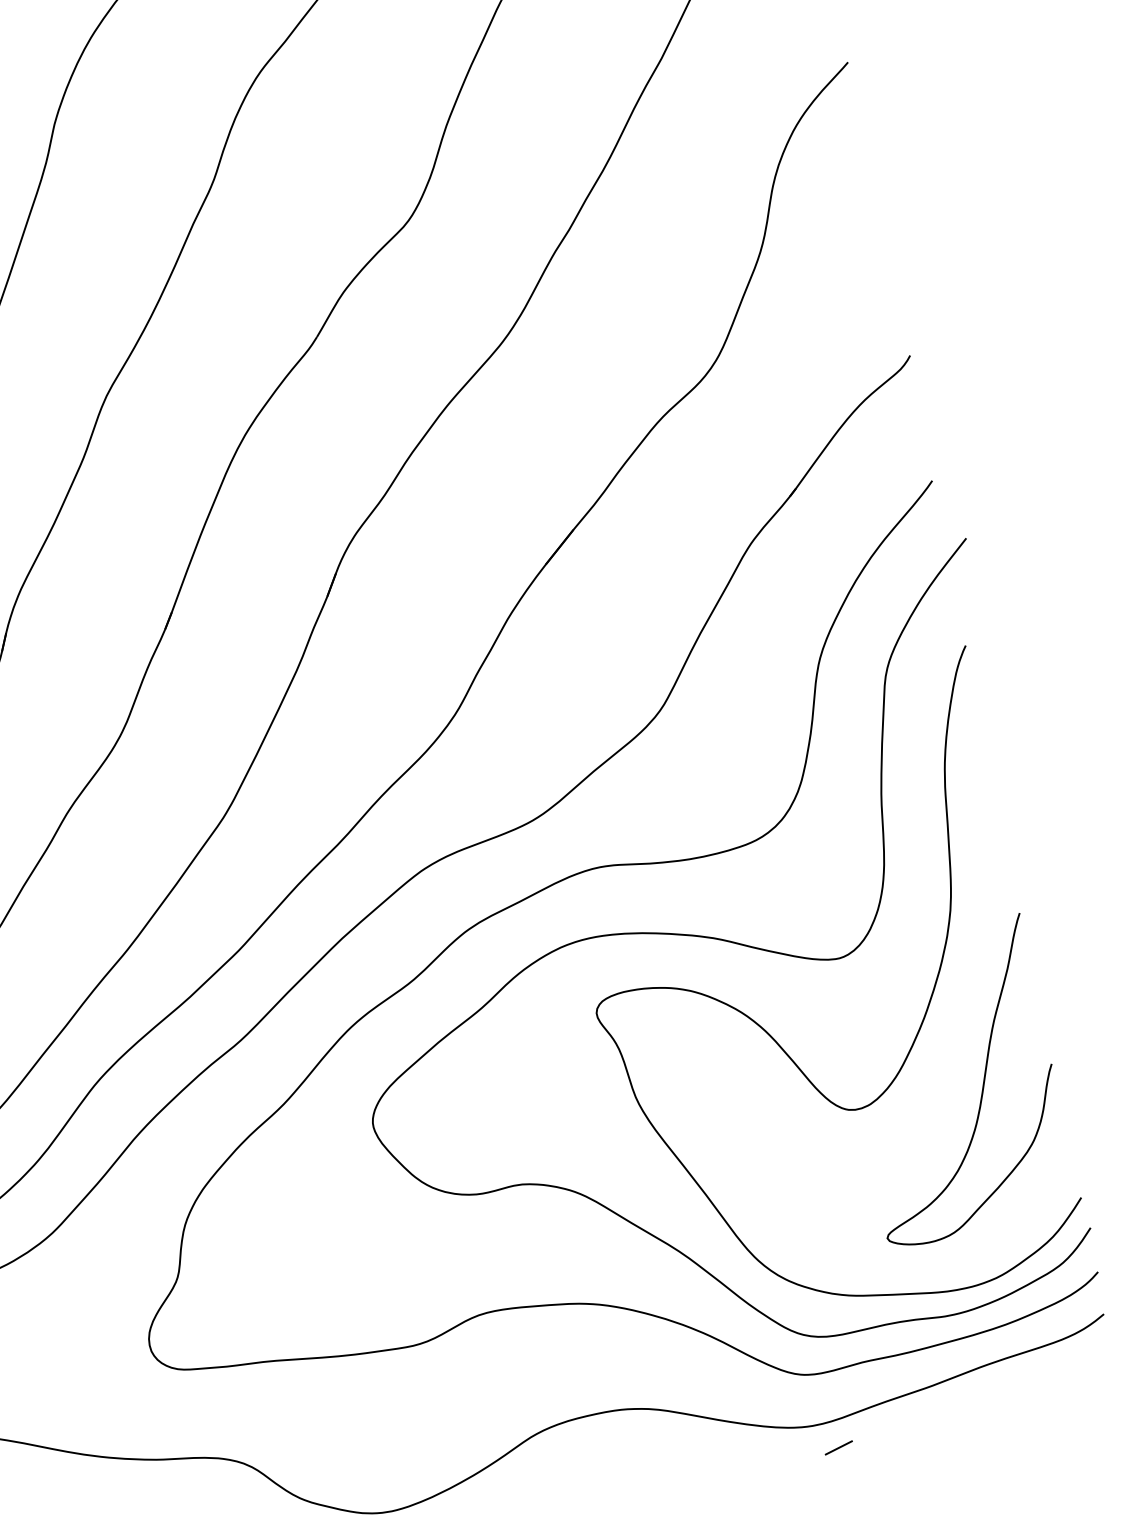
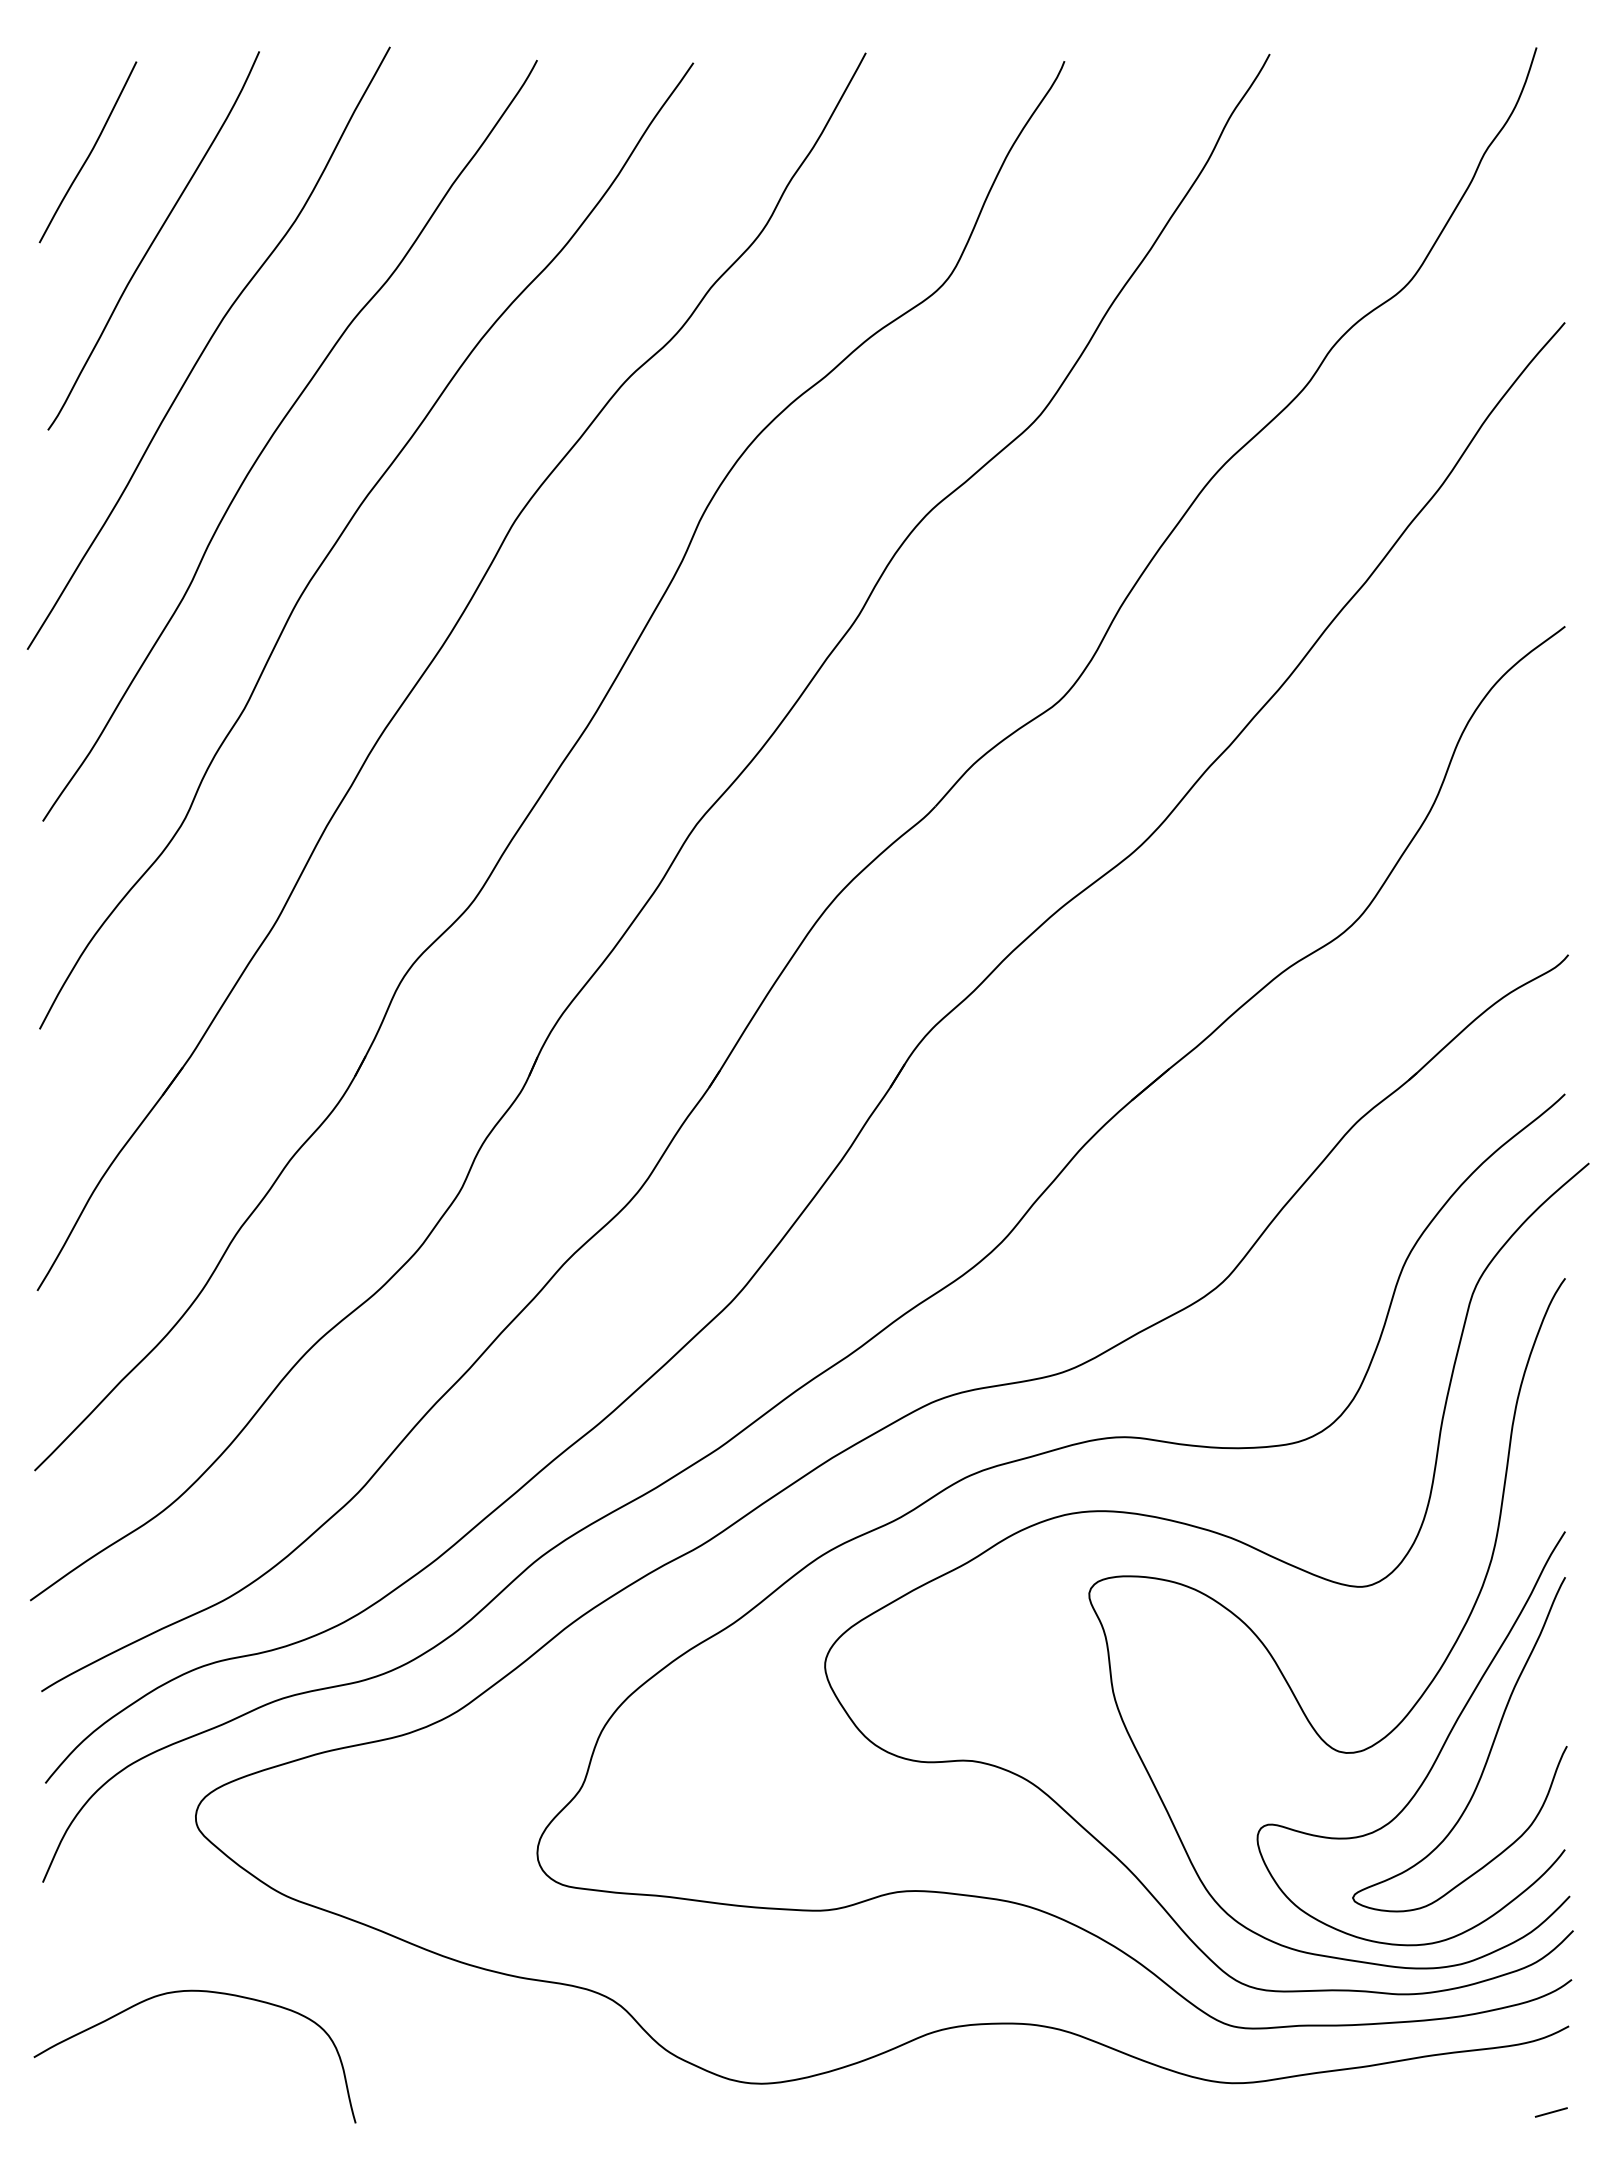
curve: (937, 1094) -> (1437, 1754), added
line: (838, 1448) -> (1550, 2112), moved

